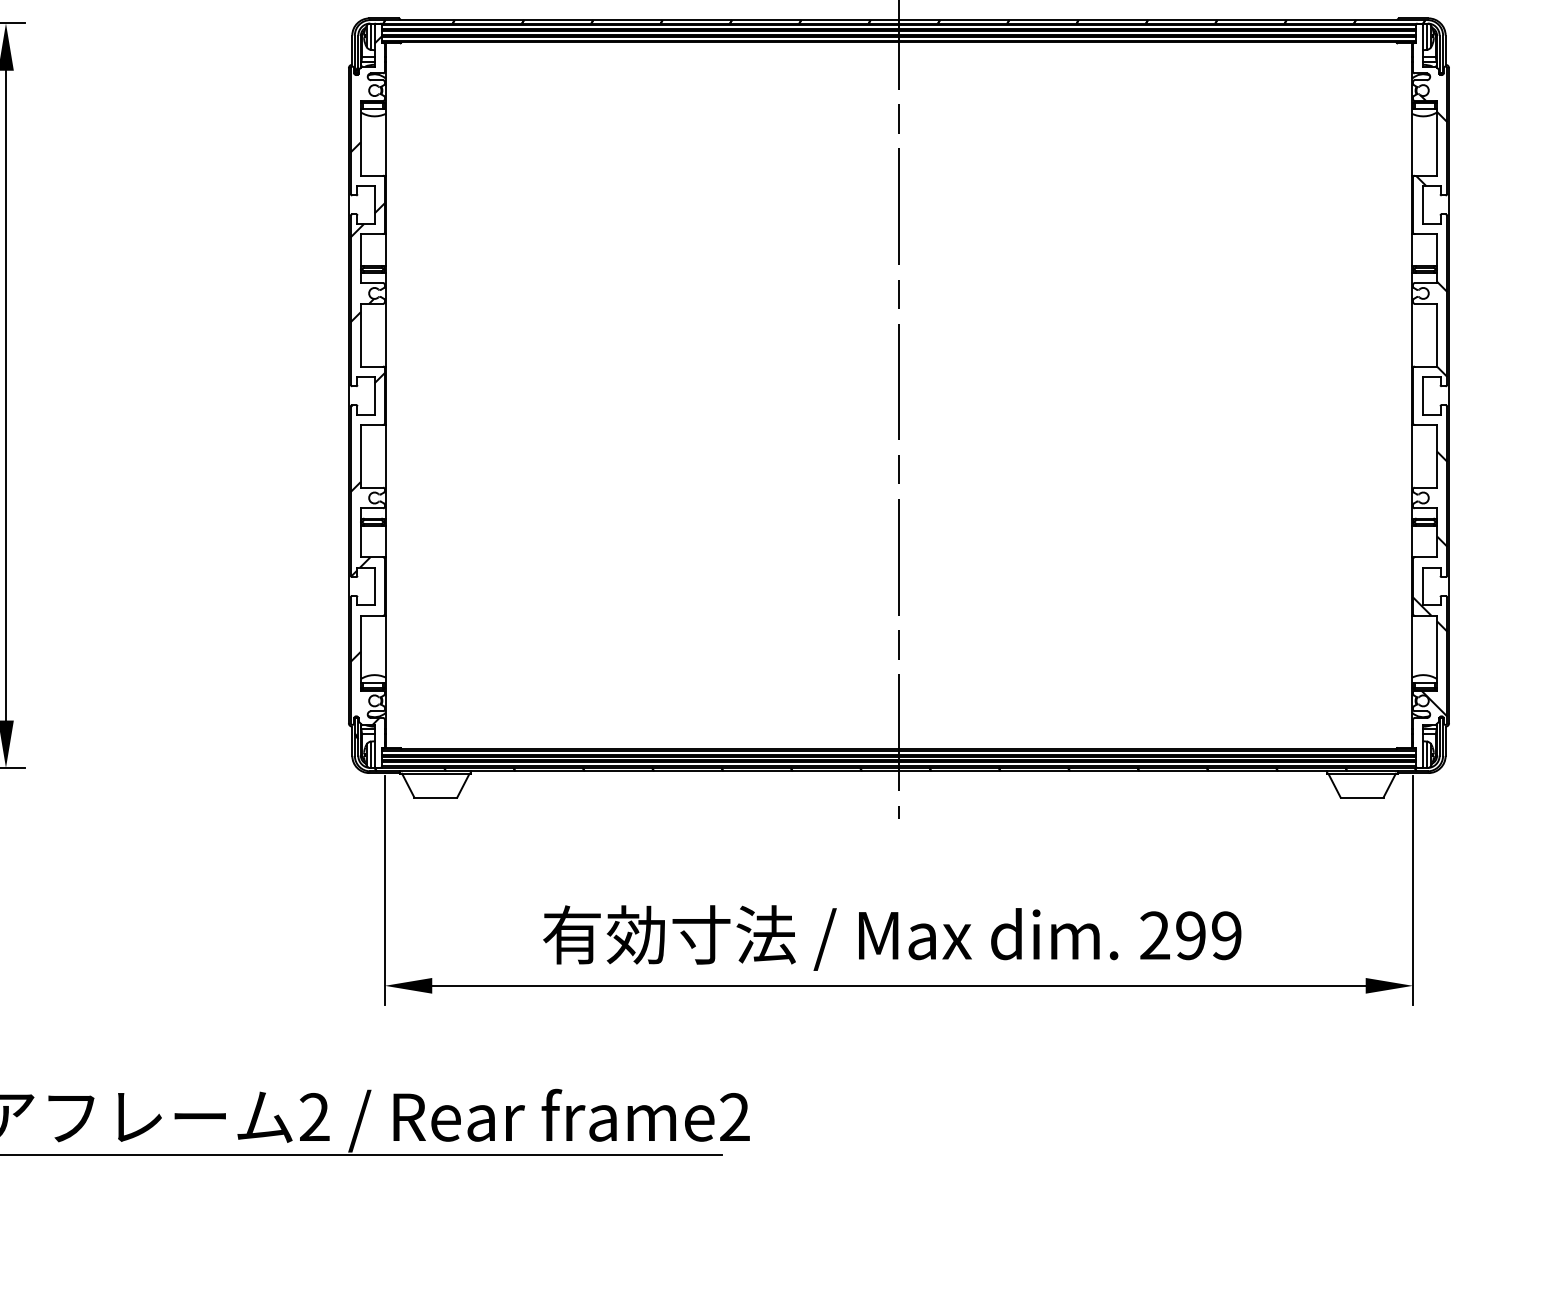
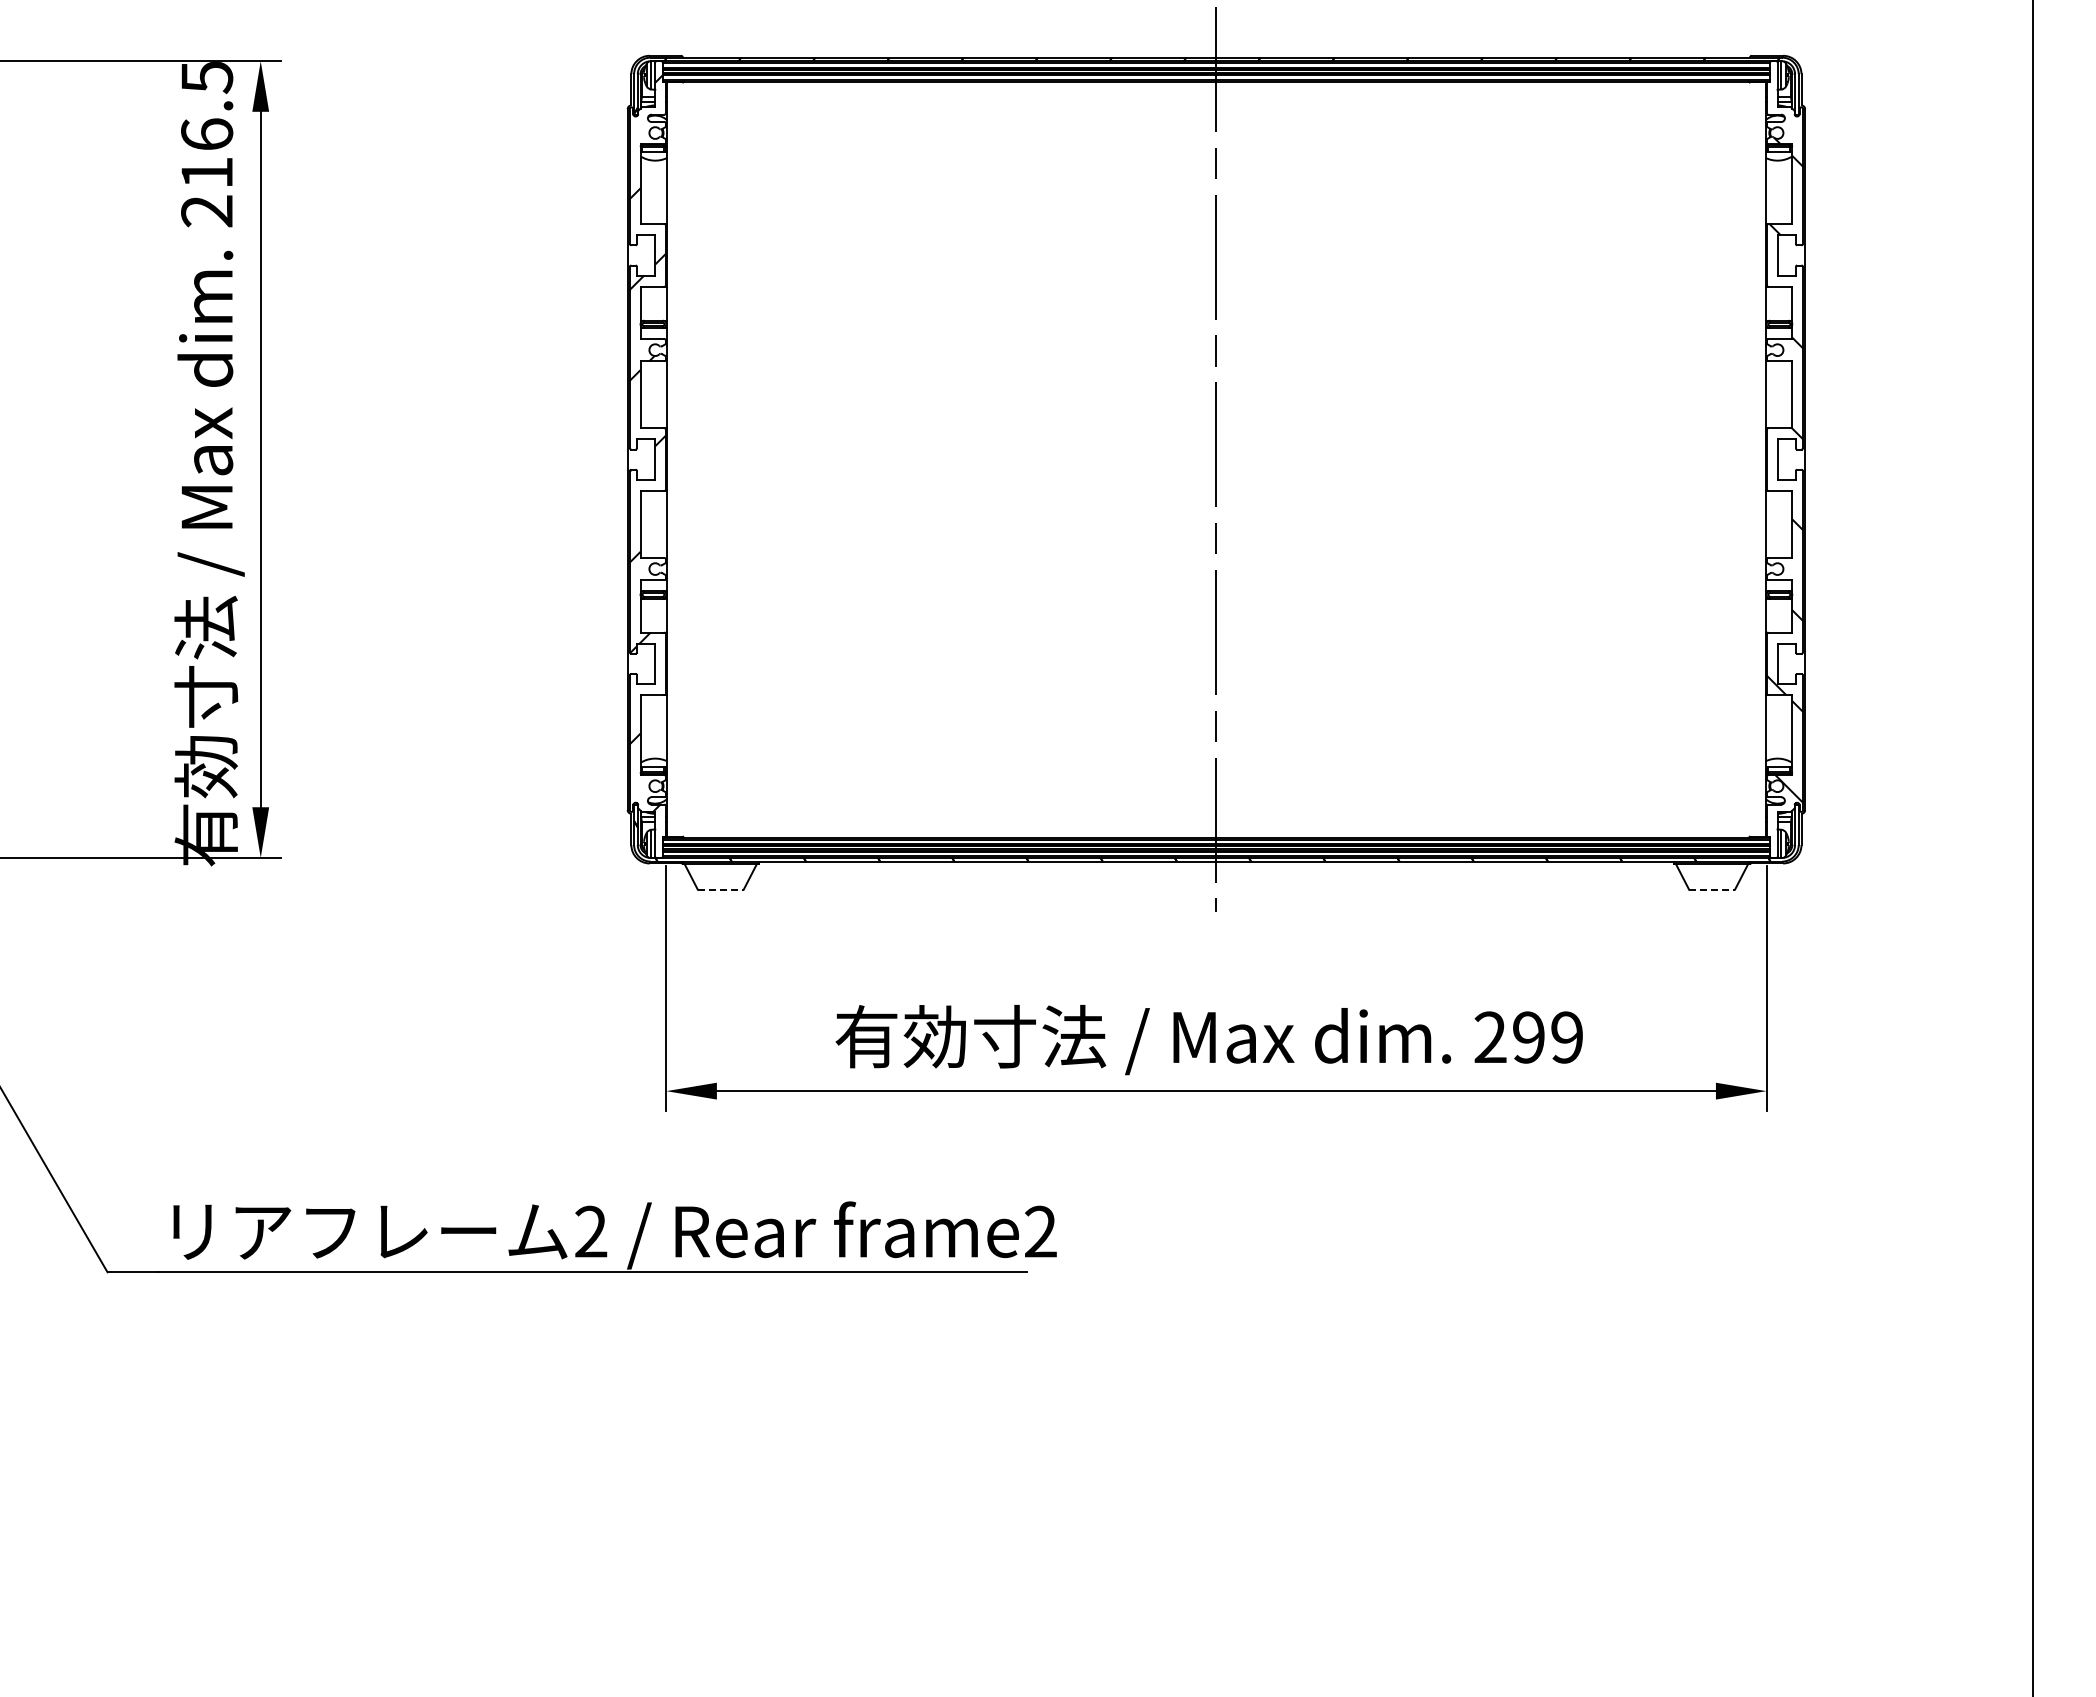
line: (435, 797) -> (720, 889), solid -> dashed
line: (1362, 797) -> (1712, 889), solid -> dashed

